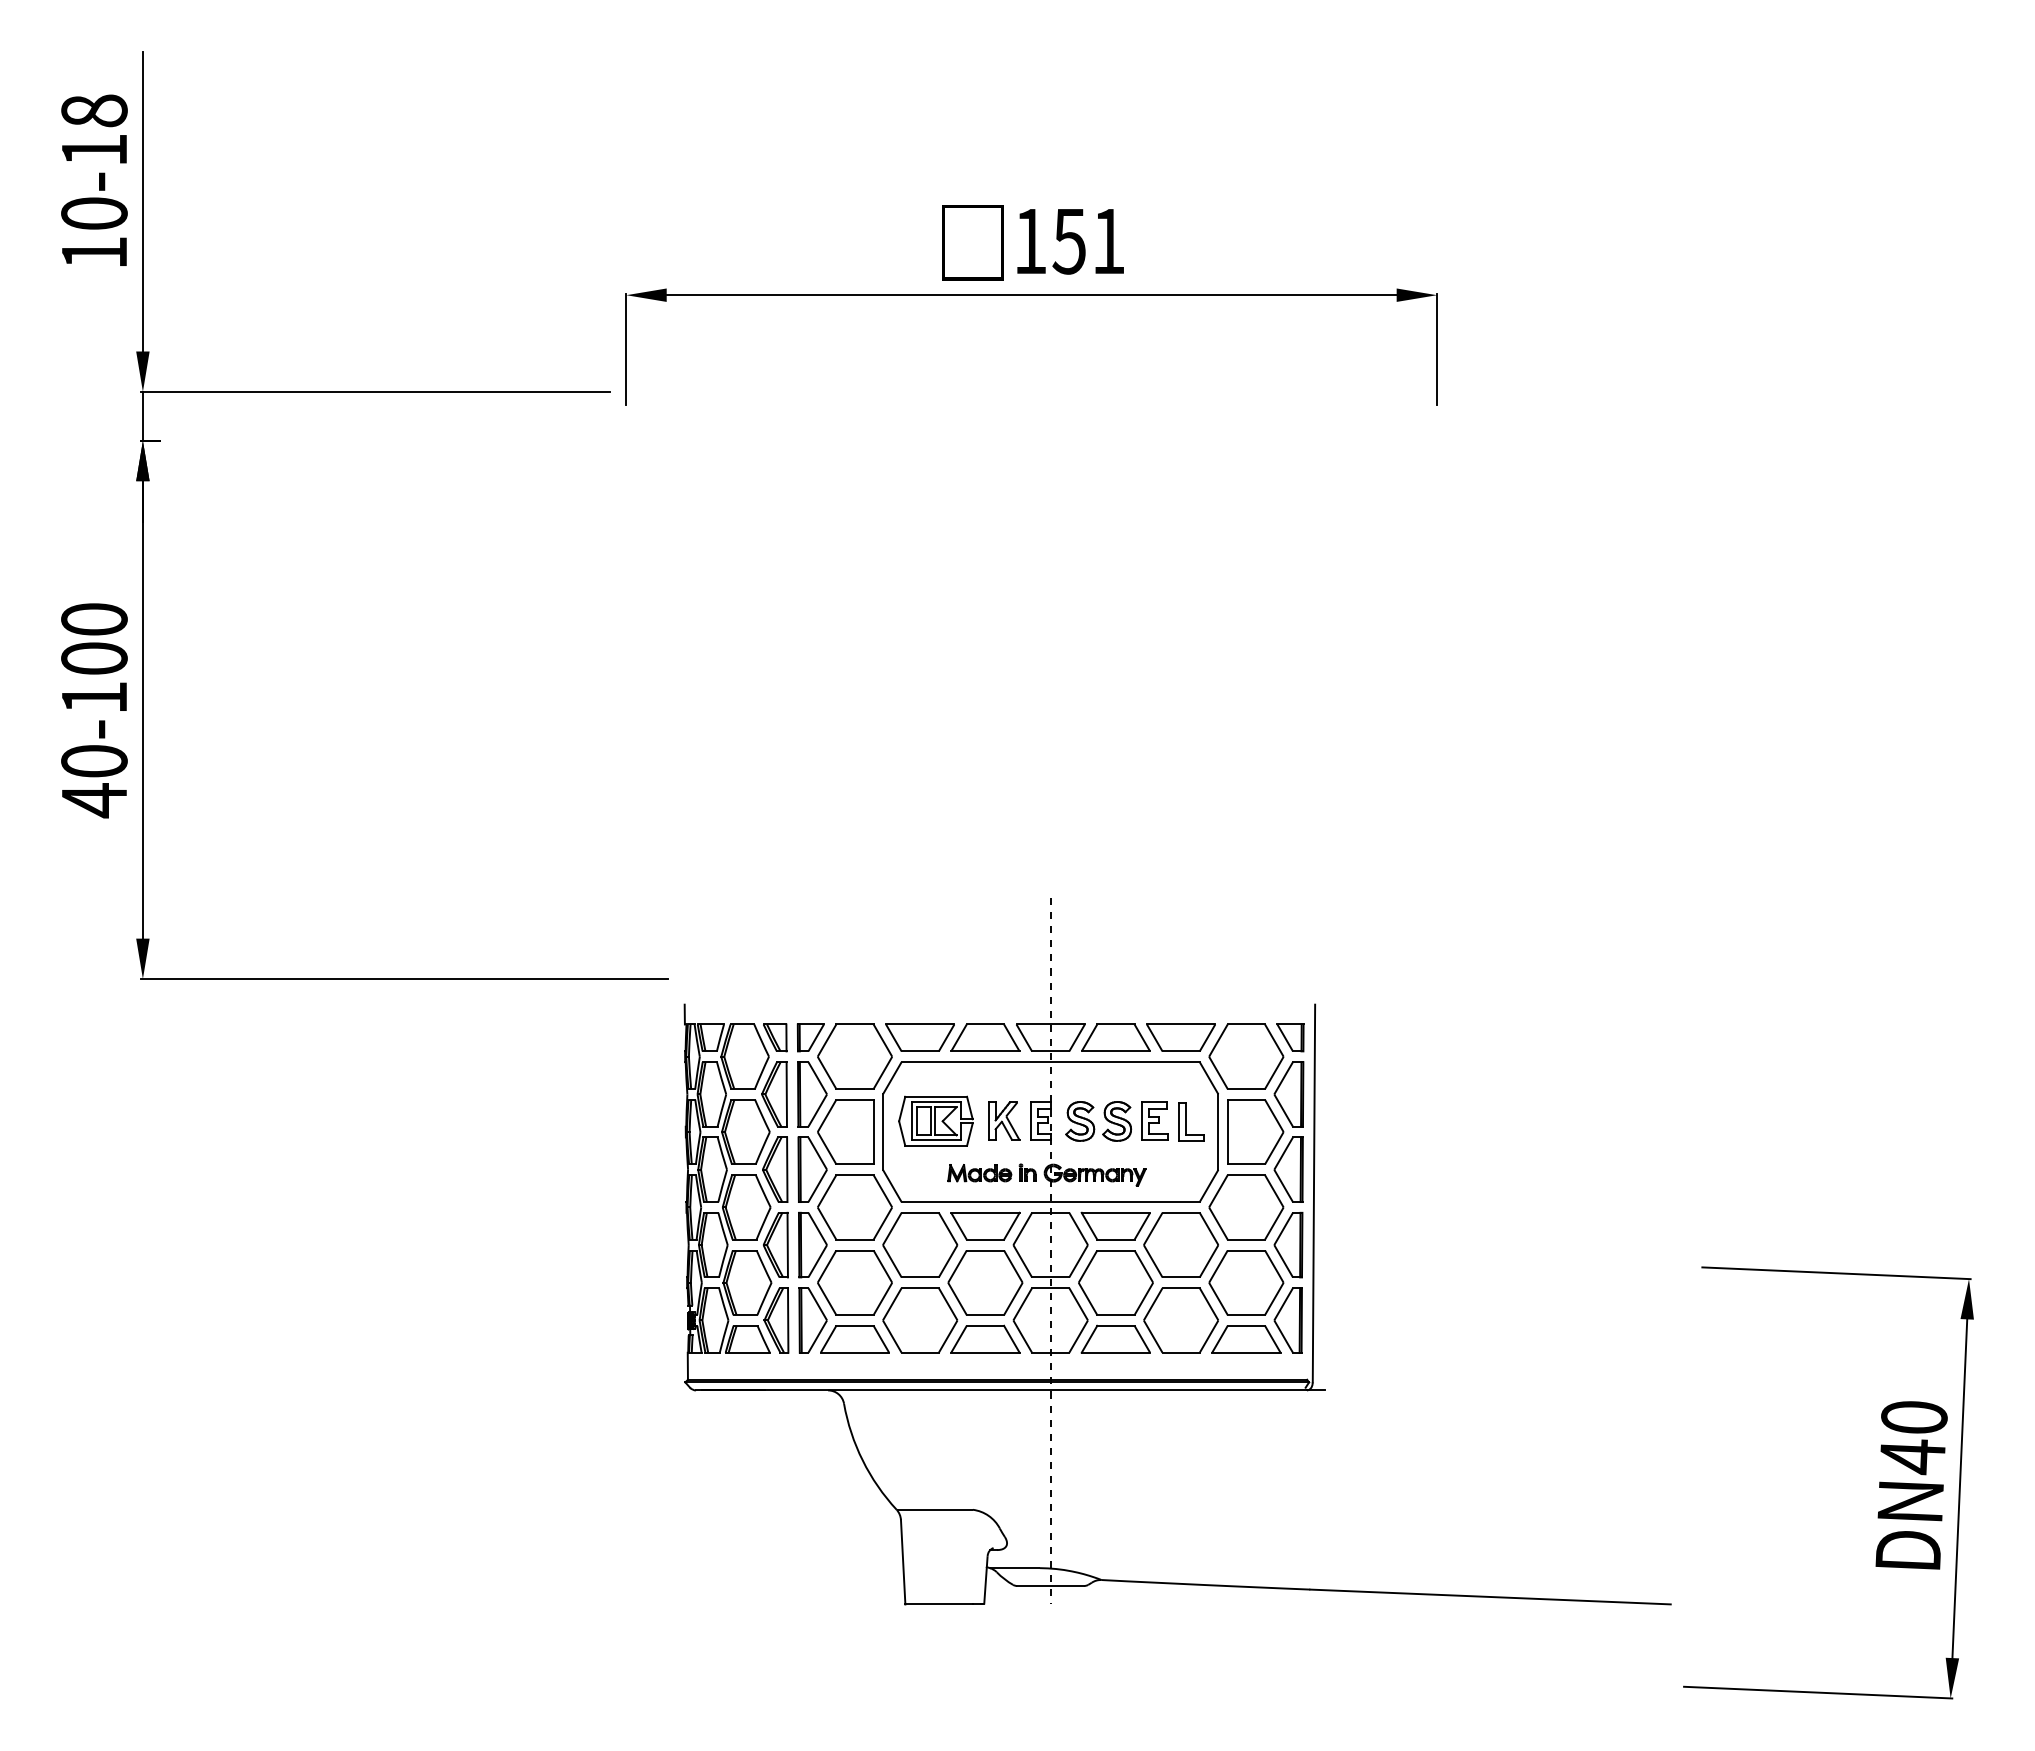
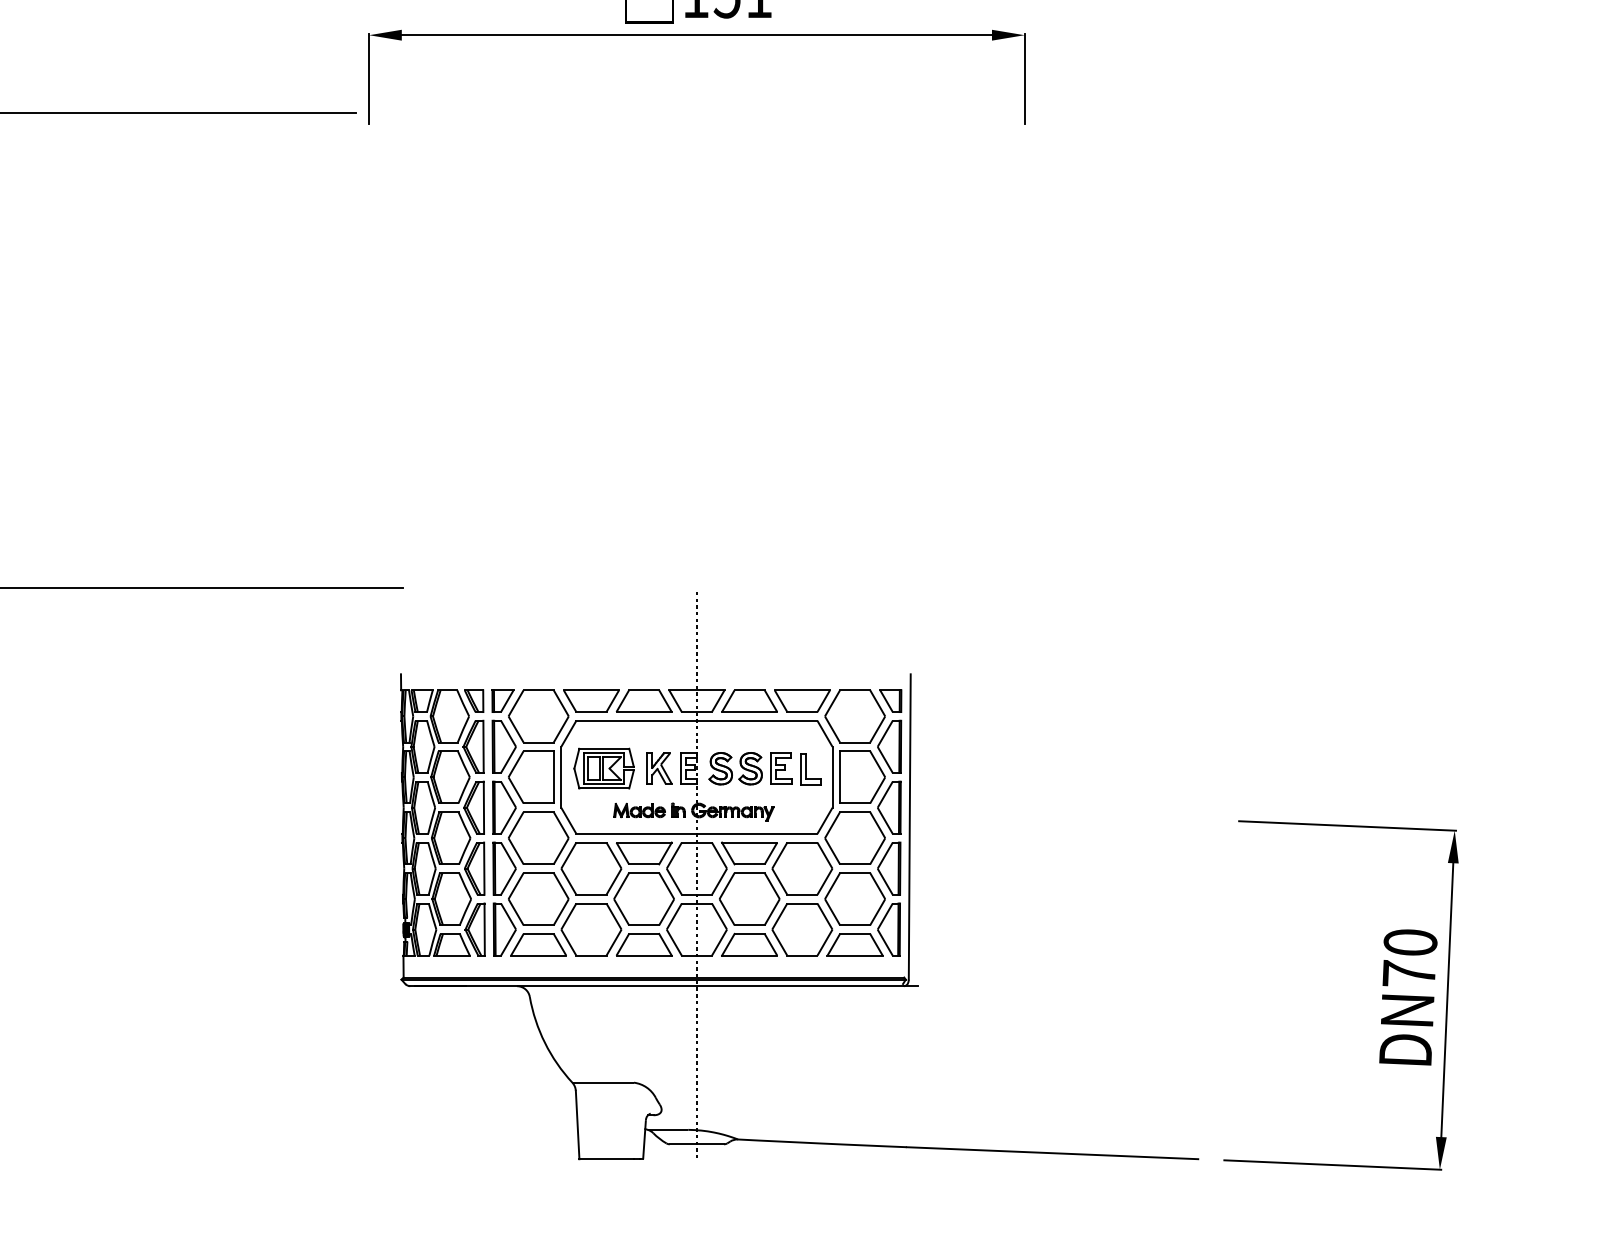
part: (1177, 1251) -> (799, 873), moved
text: (1912, 1457) -> (1409, 974), DN40 -> DN70

